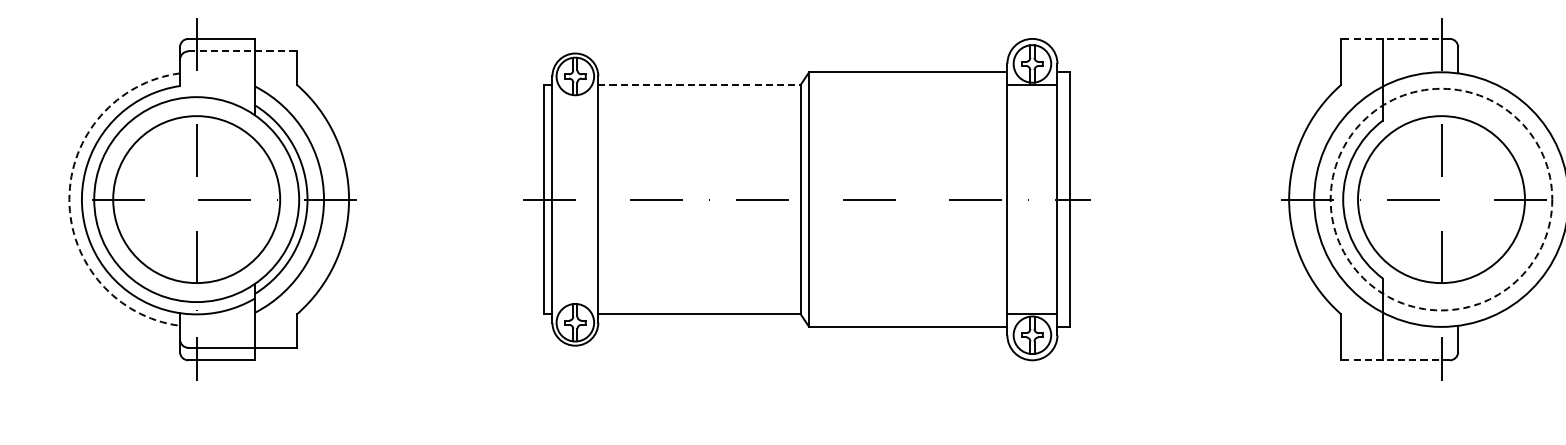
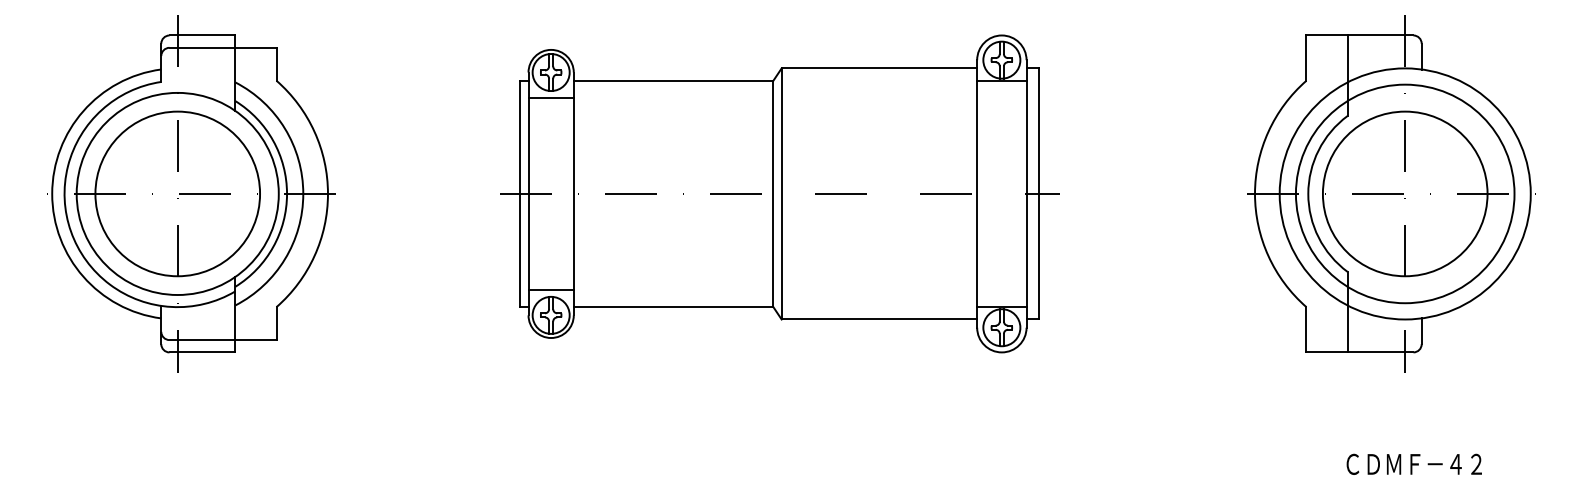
line: (1395, 38) -> (1359, 35), dashed -> solid
line: (243, 51) -> (223, 47), dashed -> solid
line: (699, 84) -> (673, 80), dashed -> solid
line: (574, 101) -> (550, 97), added
arc: (69, 199) -> (52, 193), dashed -> solid
circle: (1440, 199) -> (1404, 193), dashed -> solid
line: (574, 297) -> (550, 290), added
line: (1395, 360) -> (1359, 352), dashed -> solid

